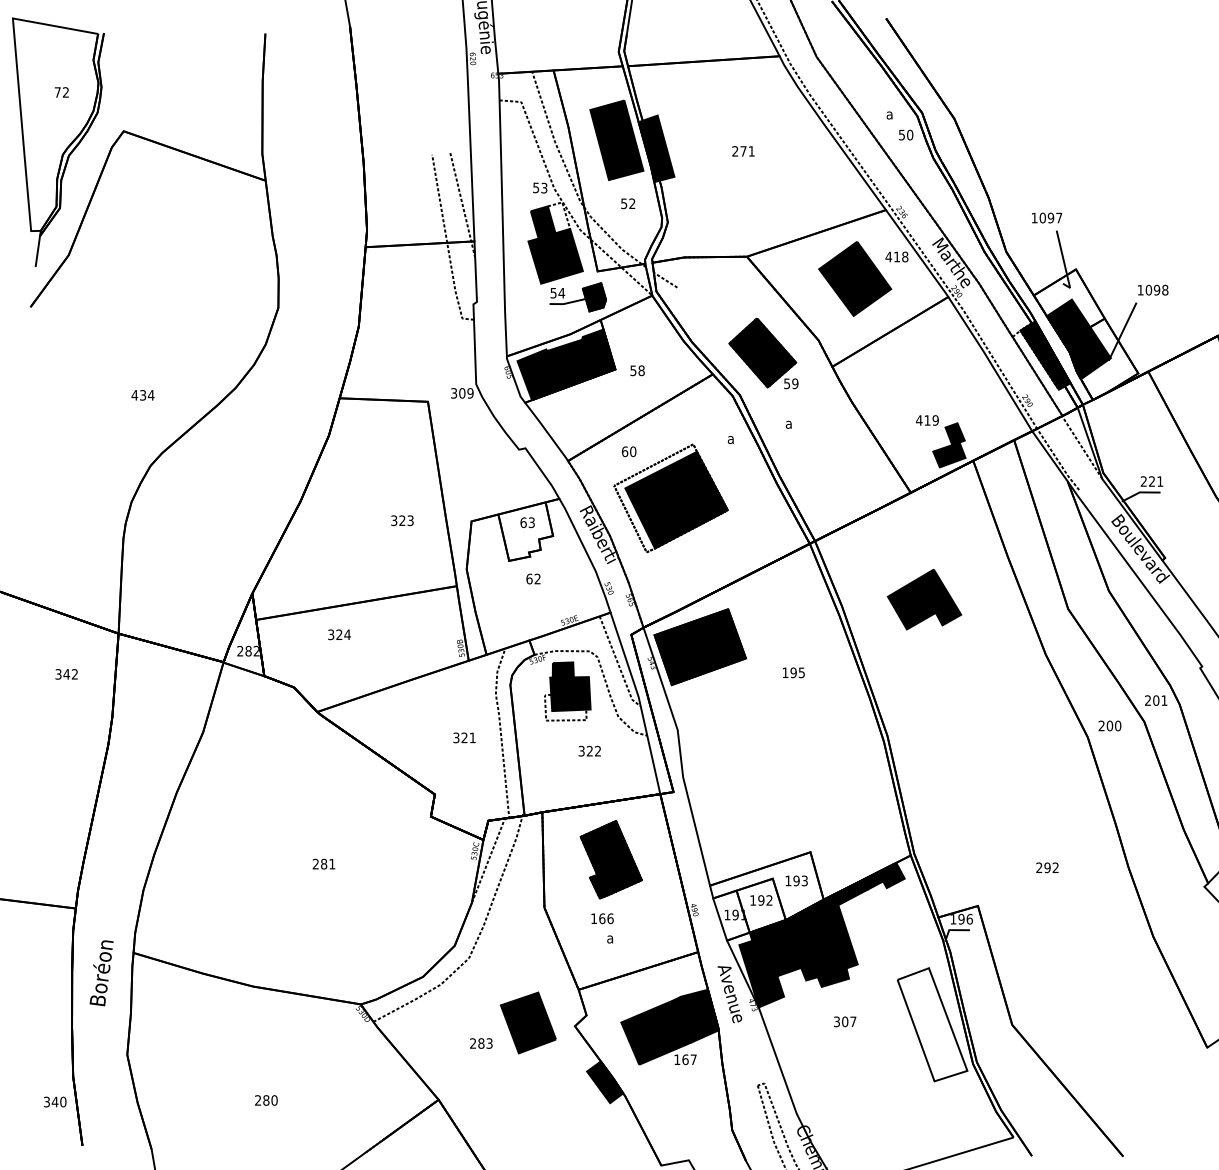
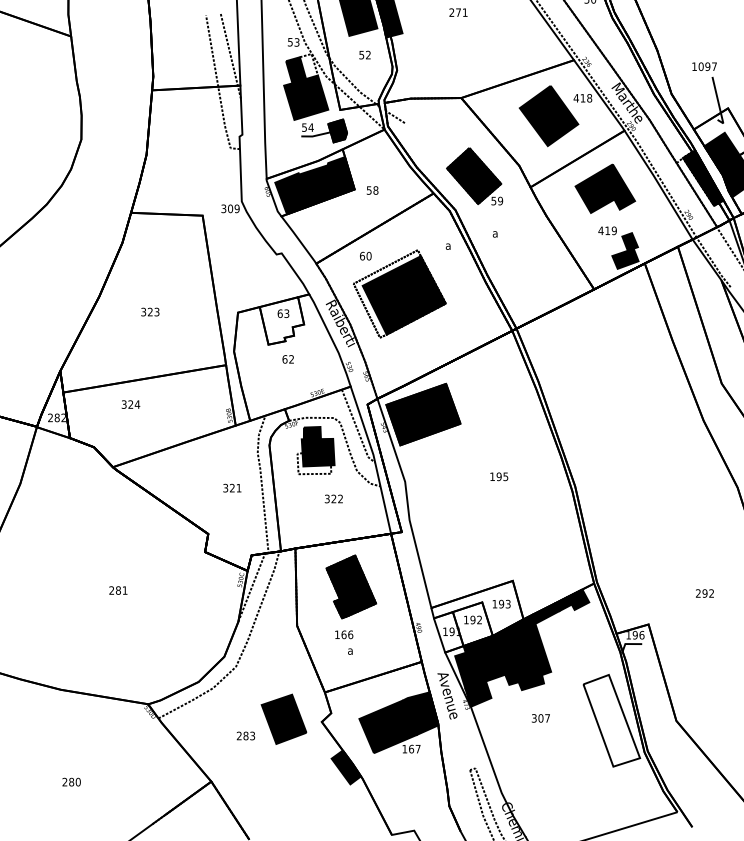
text: (402, 520) -> (150, 311), moved
part: (924, 599) -> (605, 188), moved
text: (793, 672) -> (499, 476), moved

